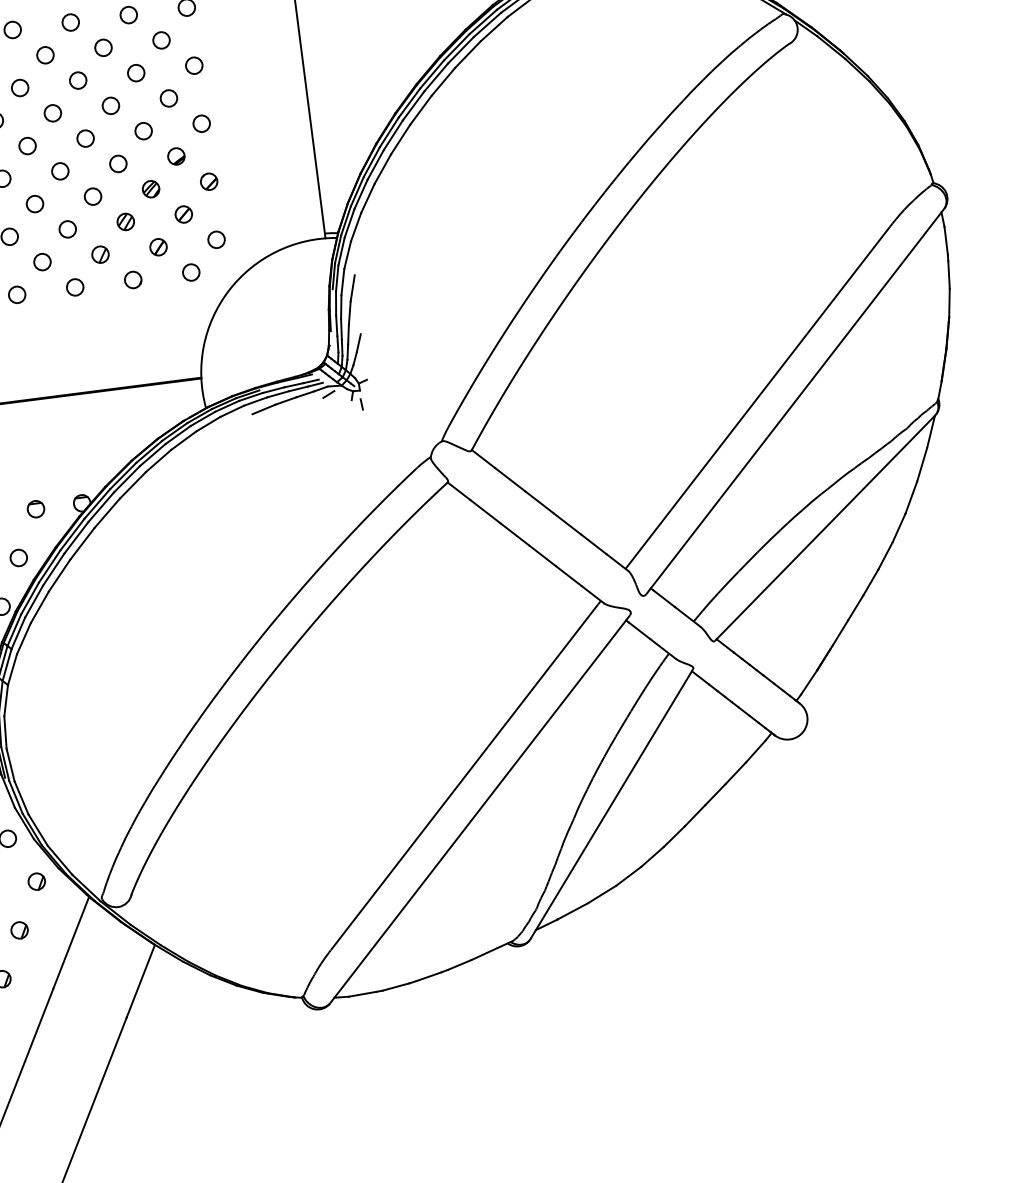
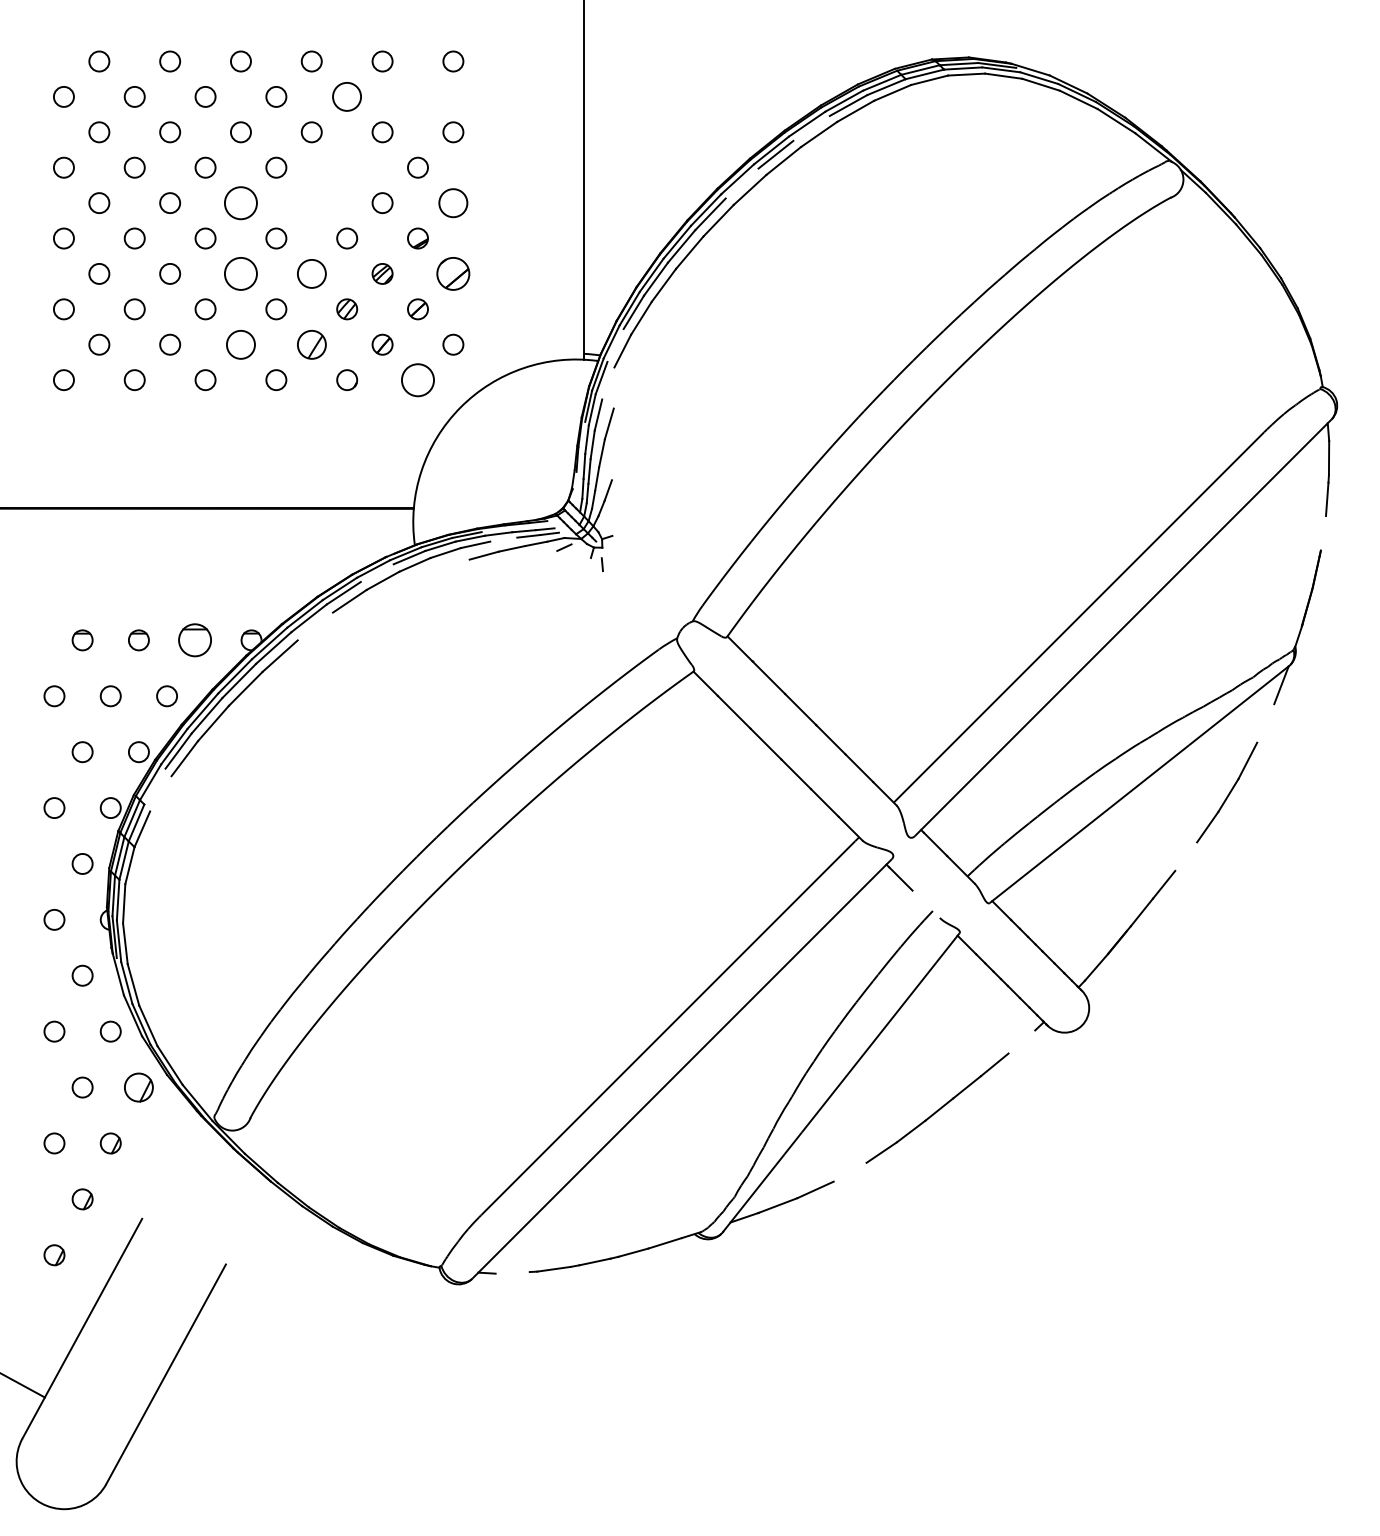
line: (487, 24) -> (811, 127), removed
circle: (161, 40) -> (417, 96), removed
circle: (103, 47) -> (347, 96), size x1.4
line: (435, 77) -> (741, 183), removed
circle: (111, 105) -> (347, 167), removed
circle: (201, 123) -> (453, 202), size x1.4
circle: (85, 138) -> (311, 202), removed
circle: (27, 145) -> (240, 202), size x1.6
part: (209, 181) -> (453, 273), size x1.6
circle: (92, 196) -> (311, 273), size x1.4
circle: (34, 203) -> (240, 273), size x1.6
line: (349, 223) -> (615, 345), removed
part: (100, 254) -> (311, 344), size x1.4
line: (347, 255) -> (608, 383), removed
circle: (42, 261) -> (240, 344), size x1.4
circle: (190, 272) -> (417, 379), size x1.6
line: (949, 303) -> (1323, 533), removed
line: (278, 394) -> (503, 539), removed
line: (177, 434) -> (376, 572), removed
line: (921, 464) -> (1265, 723), removed
line: (132, 485) -> (314, 626), removed
part: (36, 509) -> (195, 640), size x1.6
line: (871, 582) -> (1186, 856), removed
line: (17, 633) -> (154, 786), removed
line: (23, 638) -> (160, 793), removed
line: (662, 648) -> (925, 903), removed
line: (755, 751) -> (1021, 1041), removed
line: (628, 875) -> (849, 1171), removed
part: (36, 881) -> (138, 1087), size x1.4
line: (70, 942) -> (170, 1165), removed
line: (140, 980) -> (248, 1222), removed
line: (362, 994) -> (512, 1272), removed

